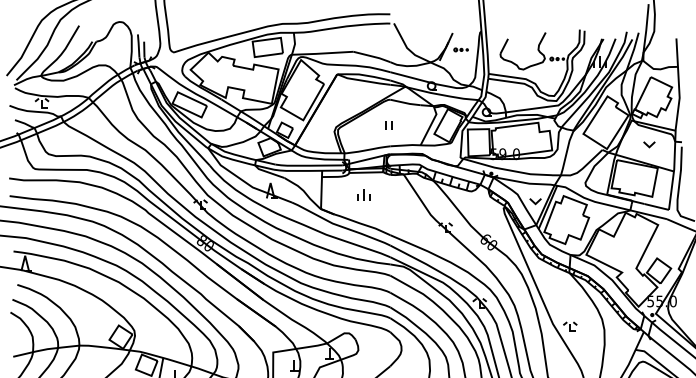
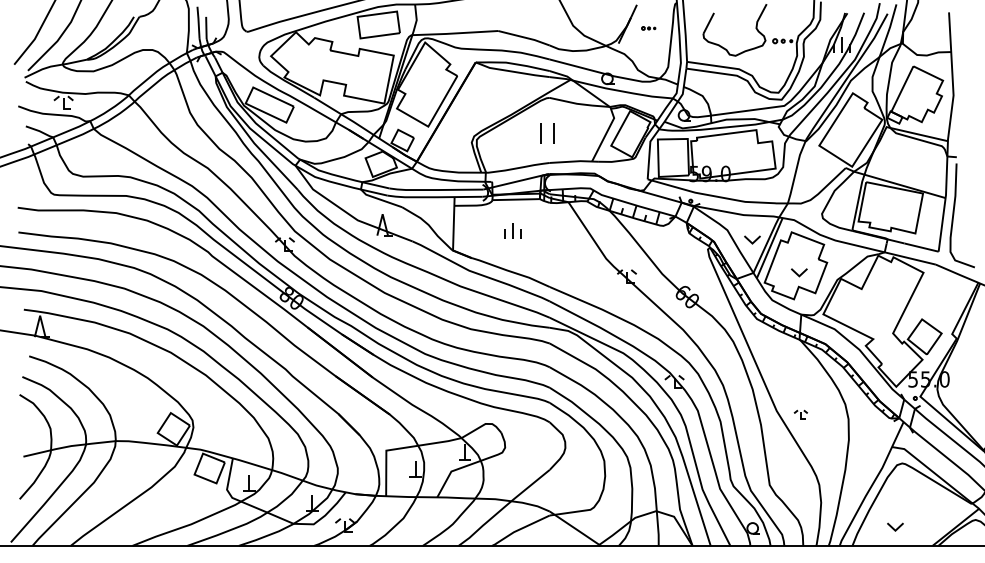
part: (461, 49) -> (648, 28), size x0.7
part: (388, 125) -> (547, 133), size x1.6
part: (649, 144) -> (799, 272), moved
part: (569, 326) -> (800, 414), size x0.7

